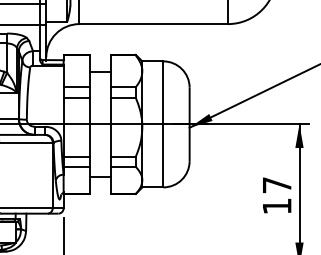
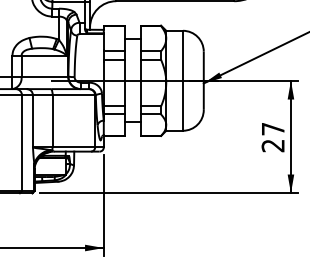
text: (276, 205) -> (272, 145), 17 -> 27

